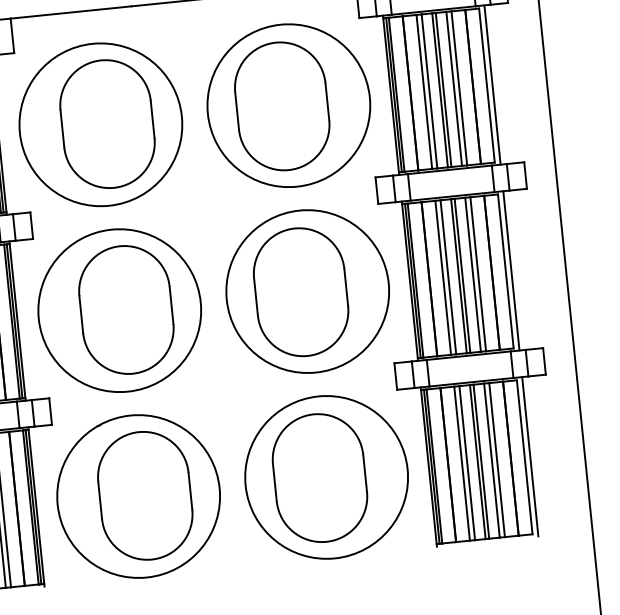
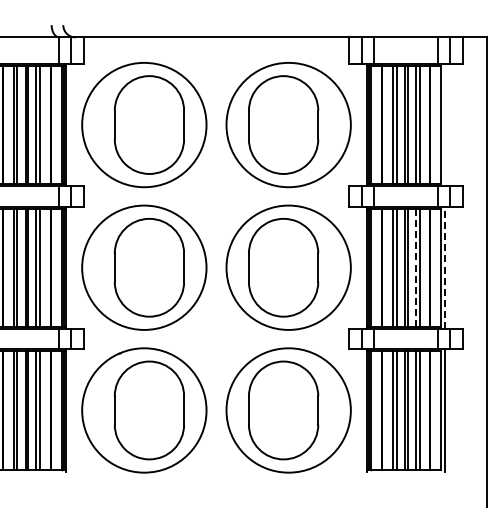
line: (493, 84) -> (445, 124), removed
line: (511, 270) -> (445, 267), solid -> dashed
line: (472, 274) -> (415, 267), solid -> dashed

